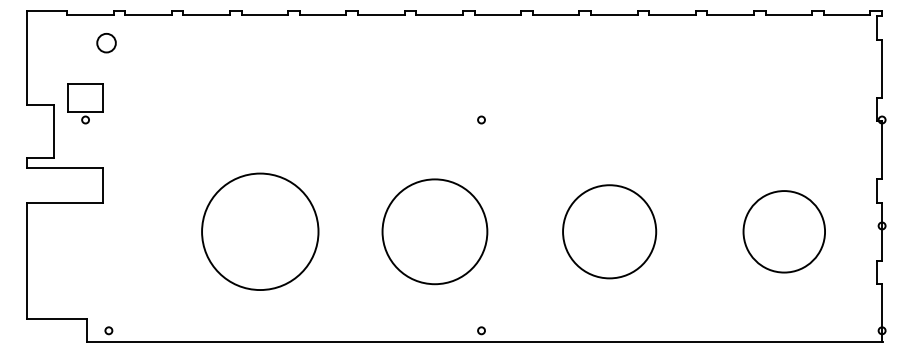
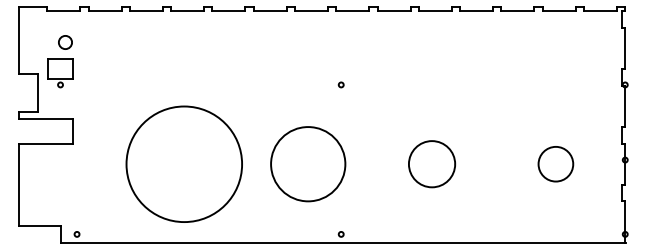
circle: (106, 43) -> (65, 42), moved
circle: (260, 231) -> (184, 163), size x1.4
circle: (609, 231) -> (431, 163), size x0.7
circle: (784, 231) -> (556, 163), size x0.6

